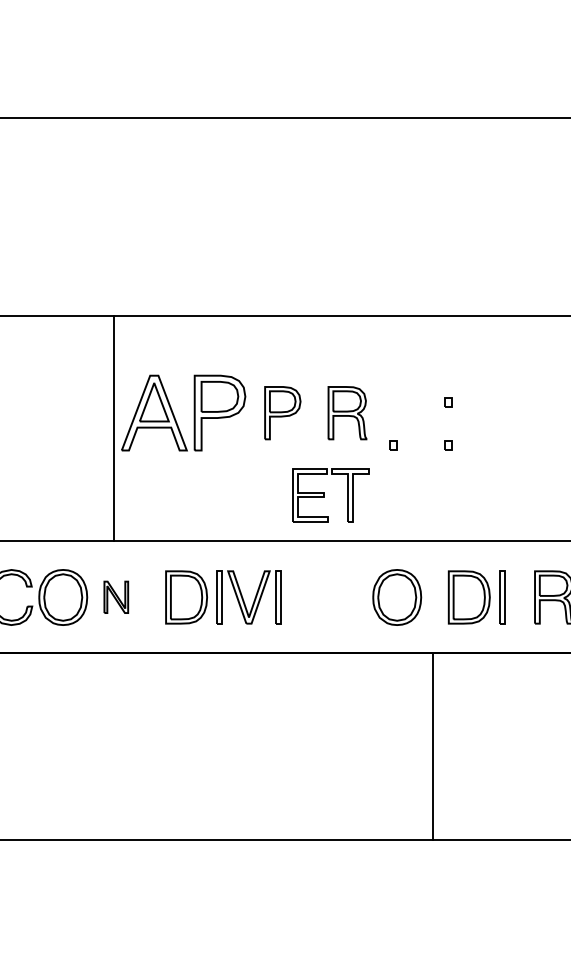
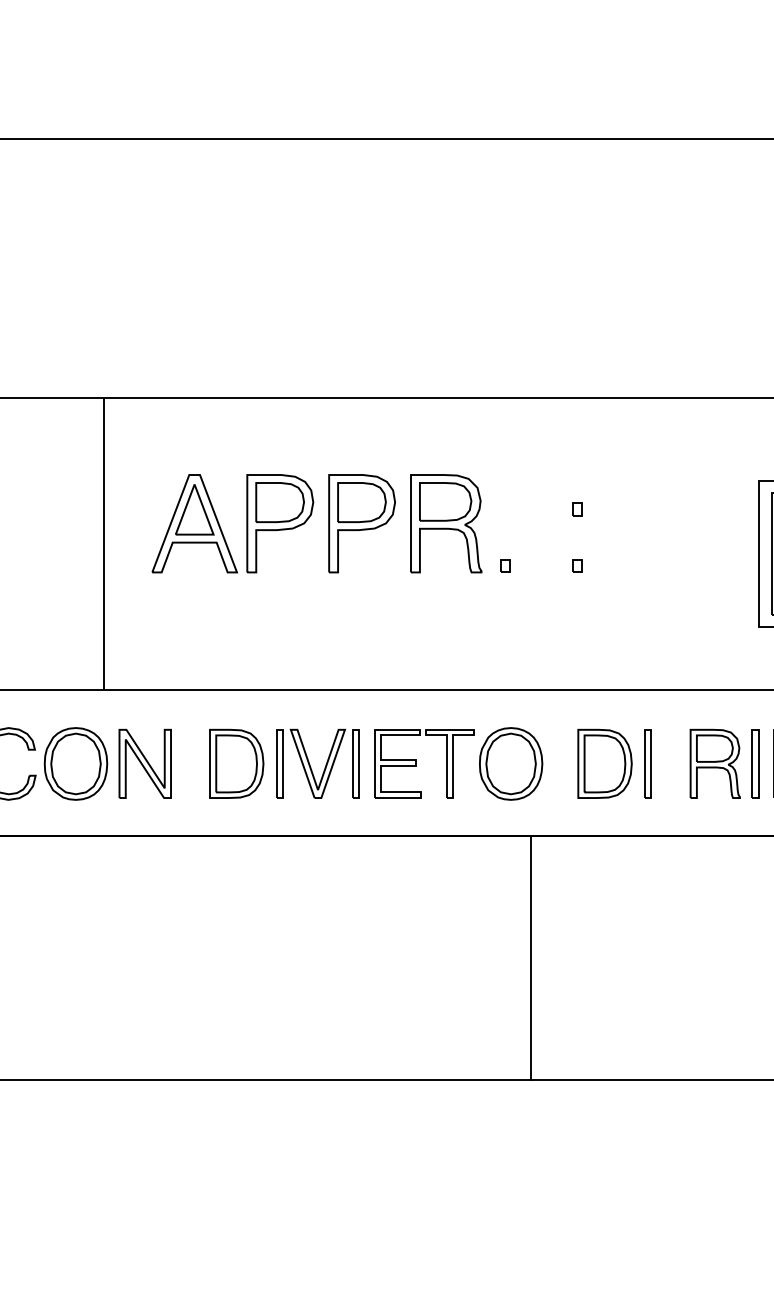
part: (282, 412) -> (361, 523), size x1.43
part: (347, 412) -> (446, 523), size x1.43
line: (114, 428) -> (104, 543), moved
part: (324, 495) -> (416, 763), moved
part: (115, 597) -> (144, 763), size x1.67
line: (432, 746) -> (530, 957), moved

